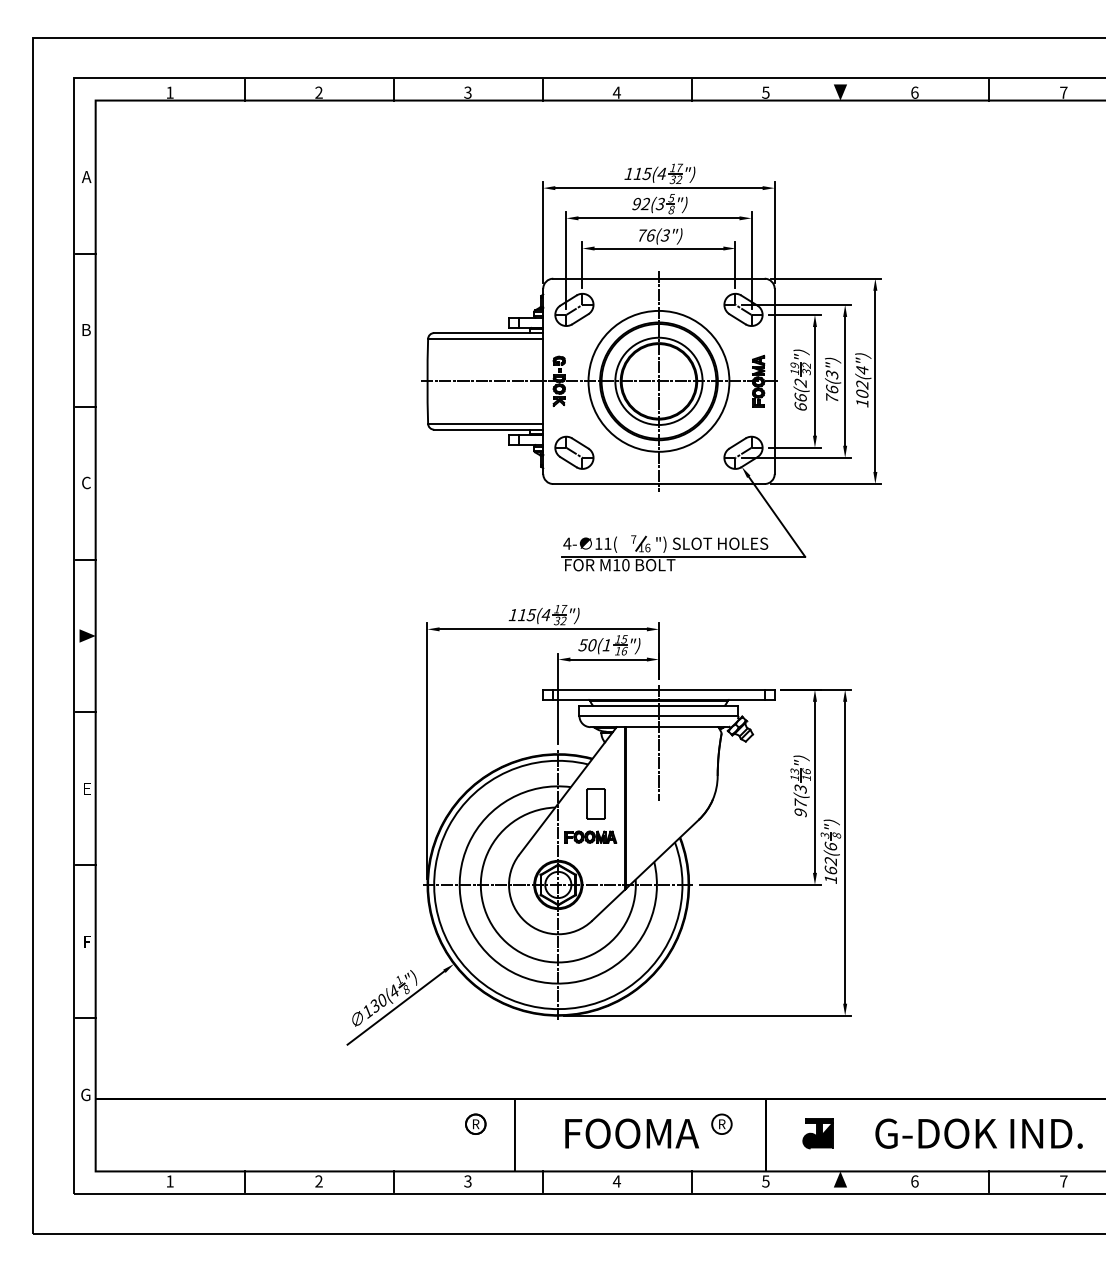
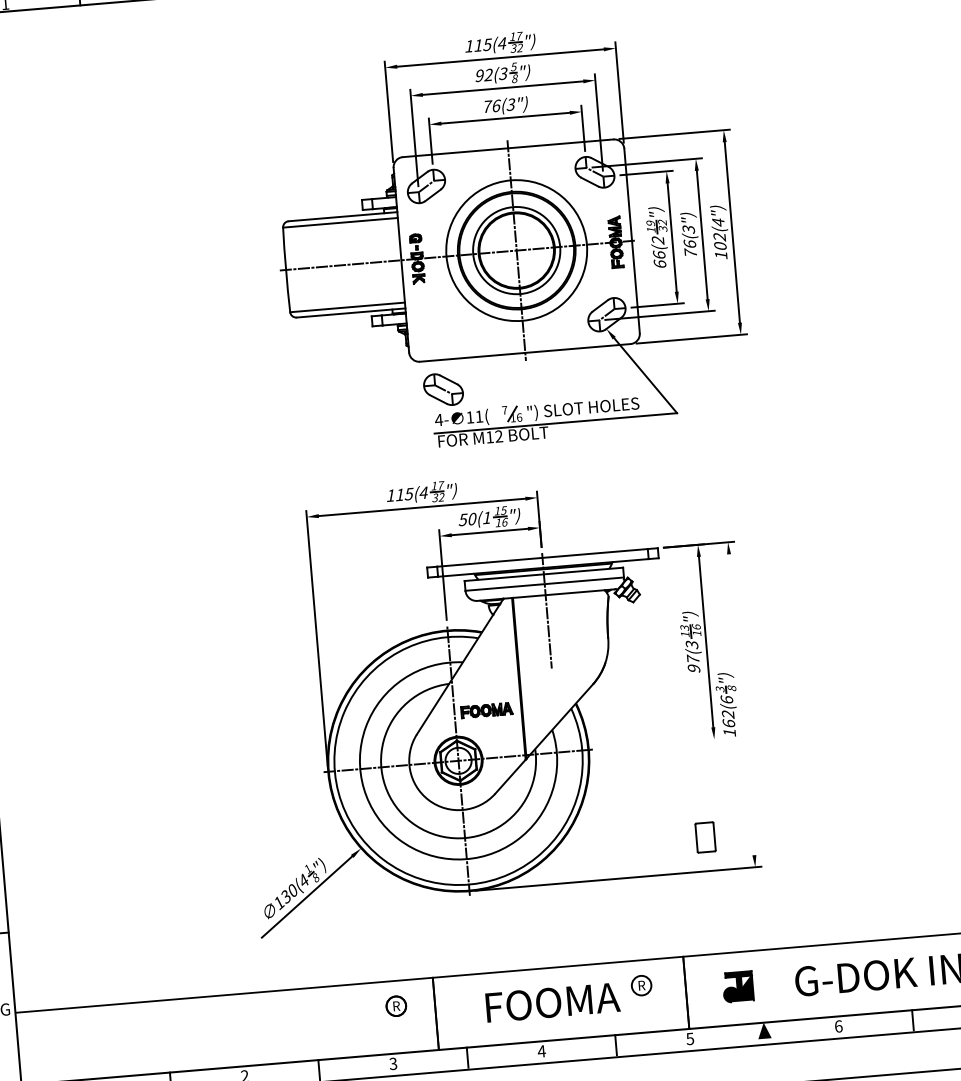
part: (574, 452) -> (443, 389), moved
text: (625, 565) -> (498, 436), M10 -> M12
part: (595, 803) -> (704, 837), moved
line: (845, 852) -> (742, 704), removed
line: (760, 884) -> (659, 743), removed

